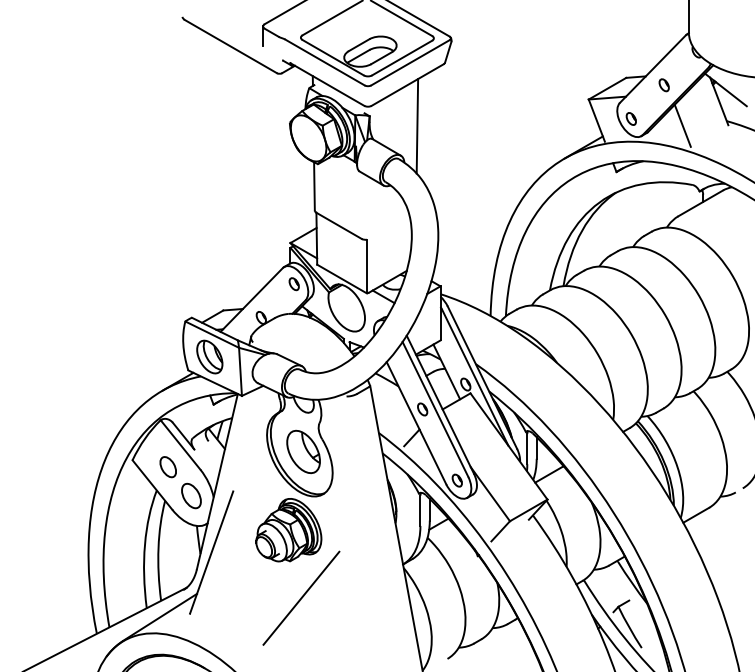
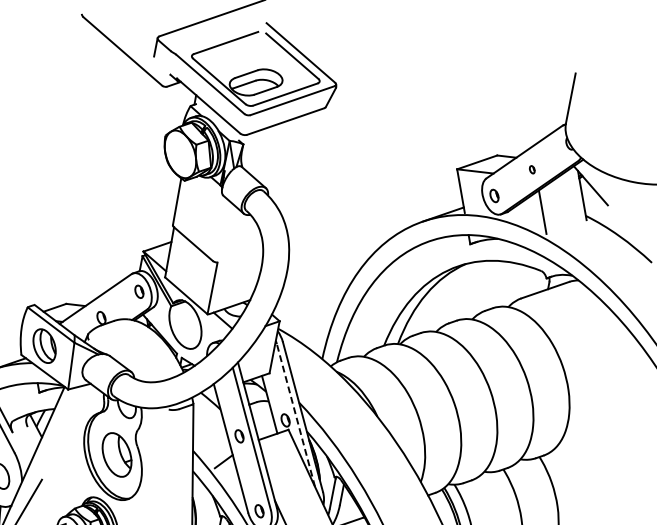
part: (663, 85) -> (531, 169), size x0.6
line: (417, 126) -> (287, 163), removed
line: (475, 377) -> (296, 415), solid -> dashed

